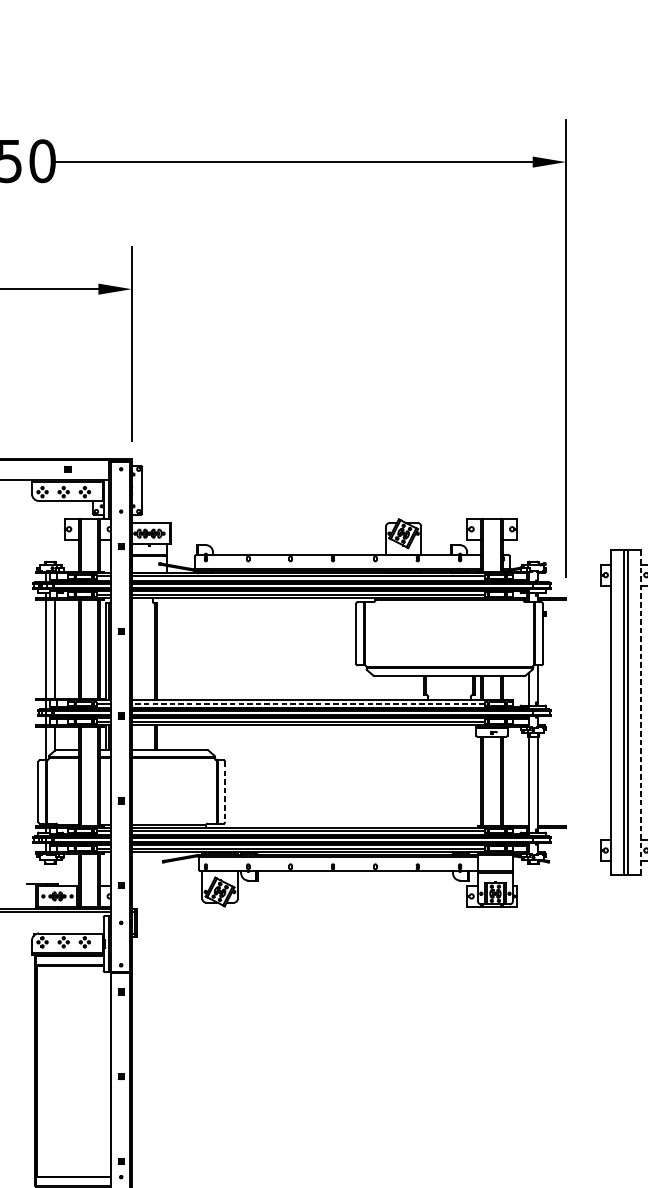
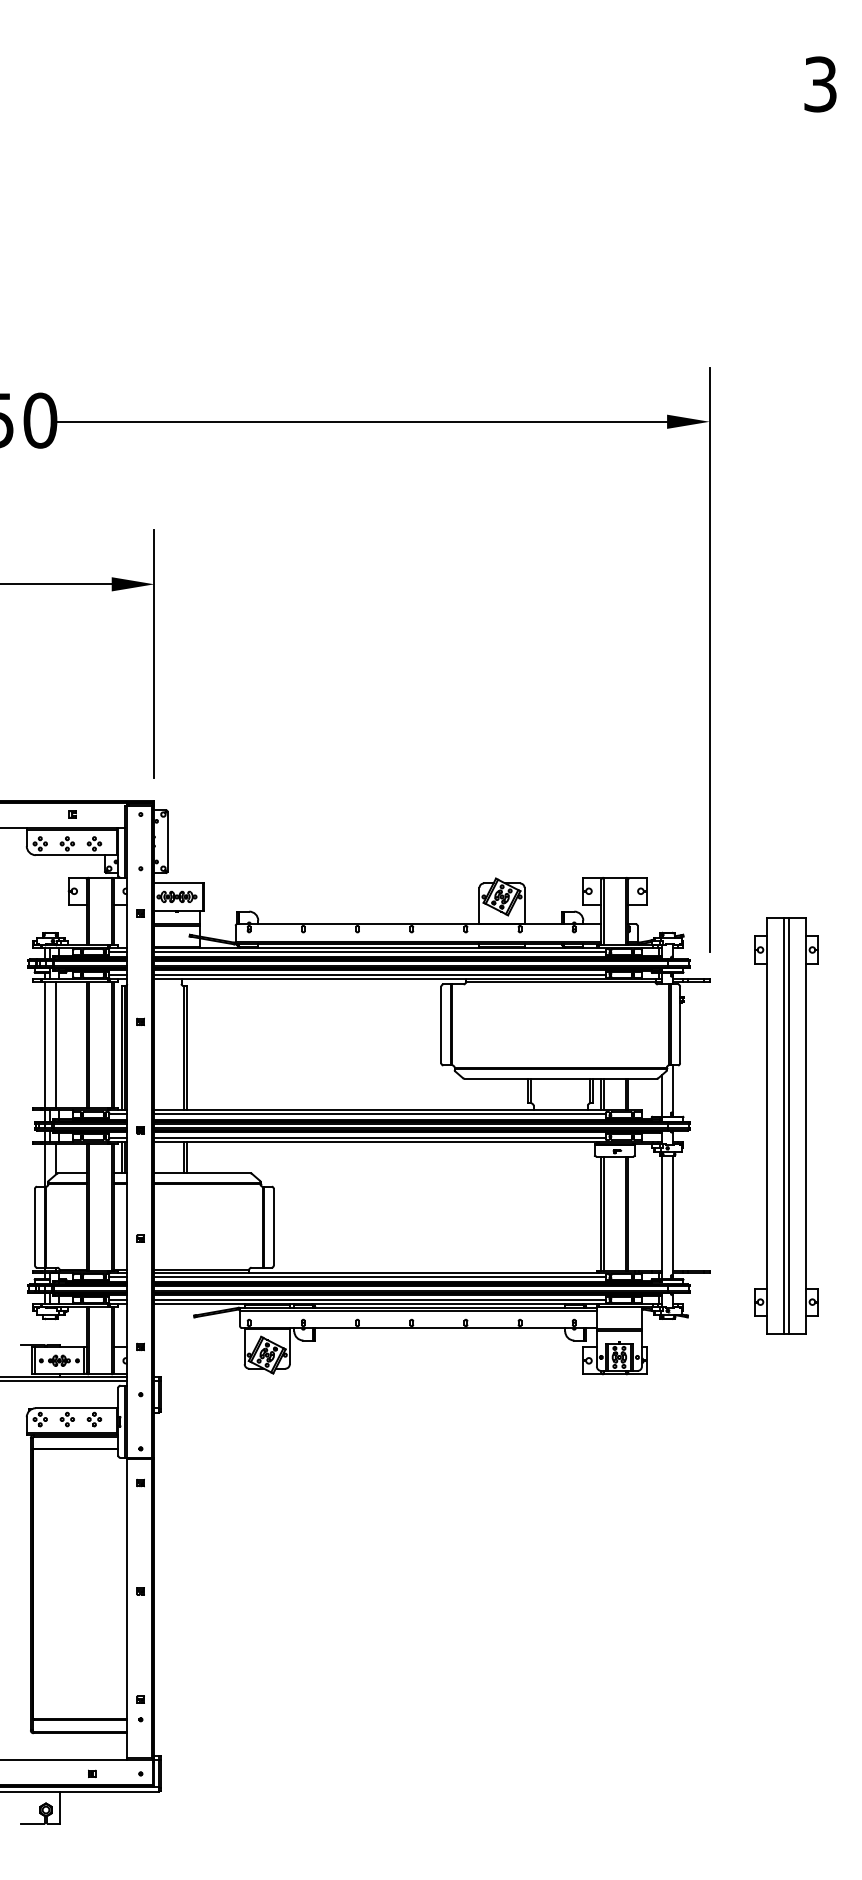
line: (308, 703) -> (380, 1114), dashed -> solid
line: (640, 713) -> (805, 1126), dashed -> solid
line: (224, 792) -> (273, 1227), dashed -> solid

